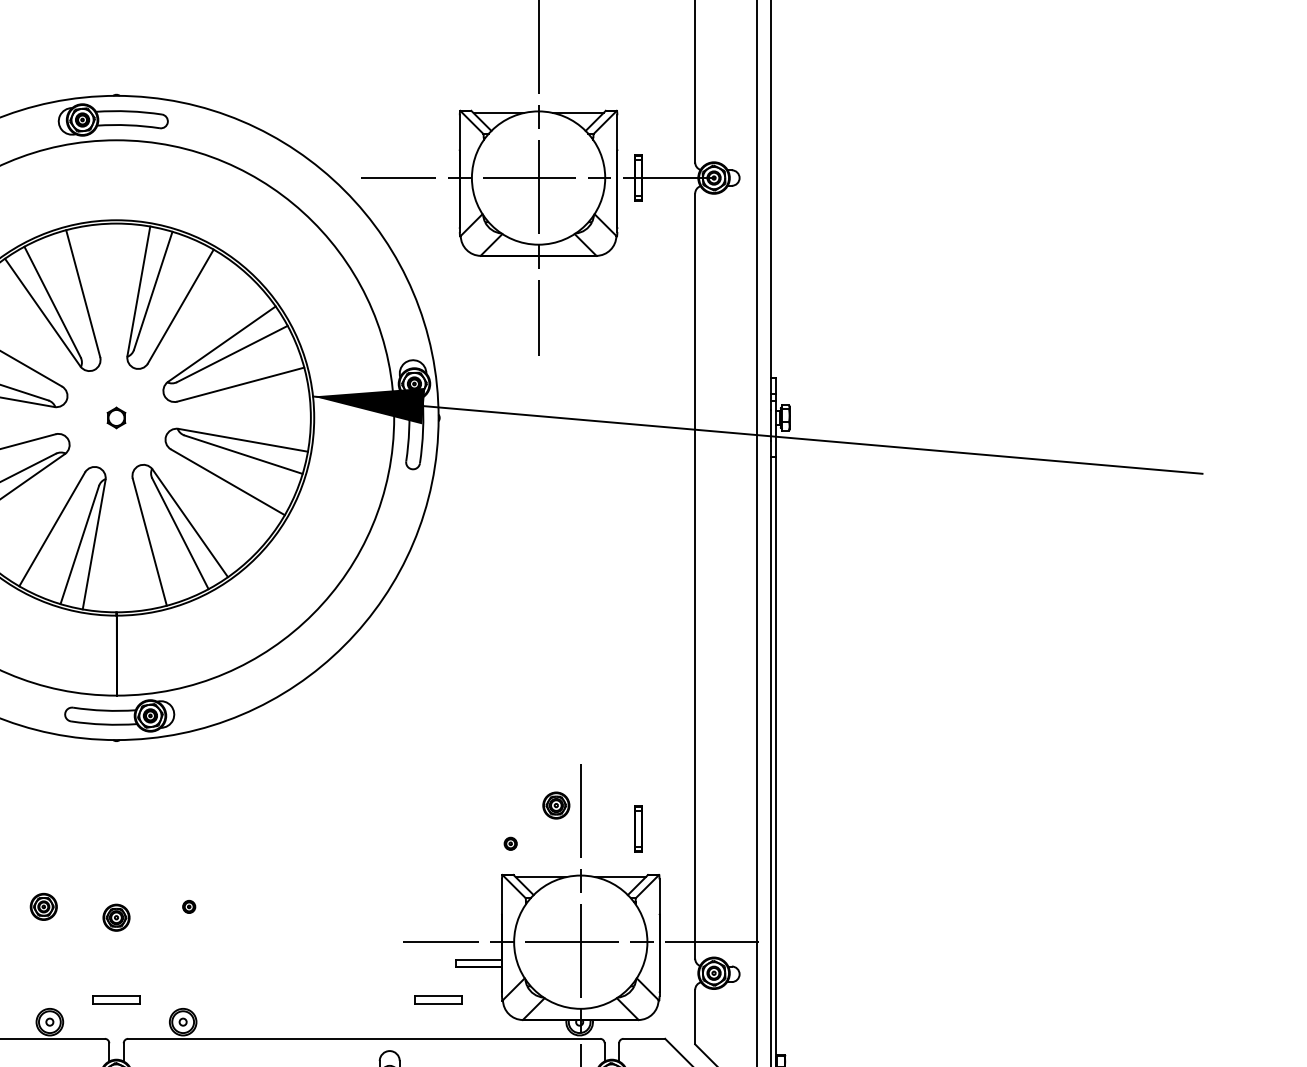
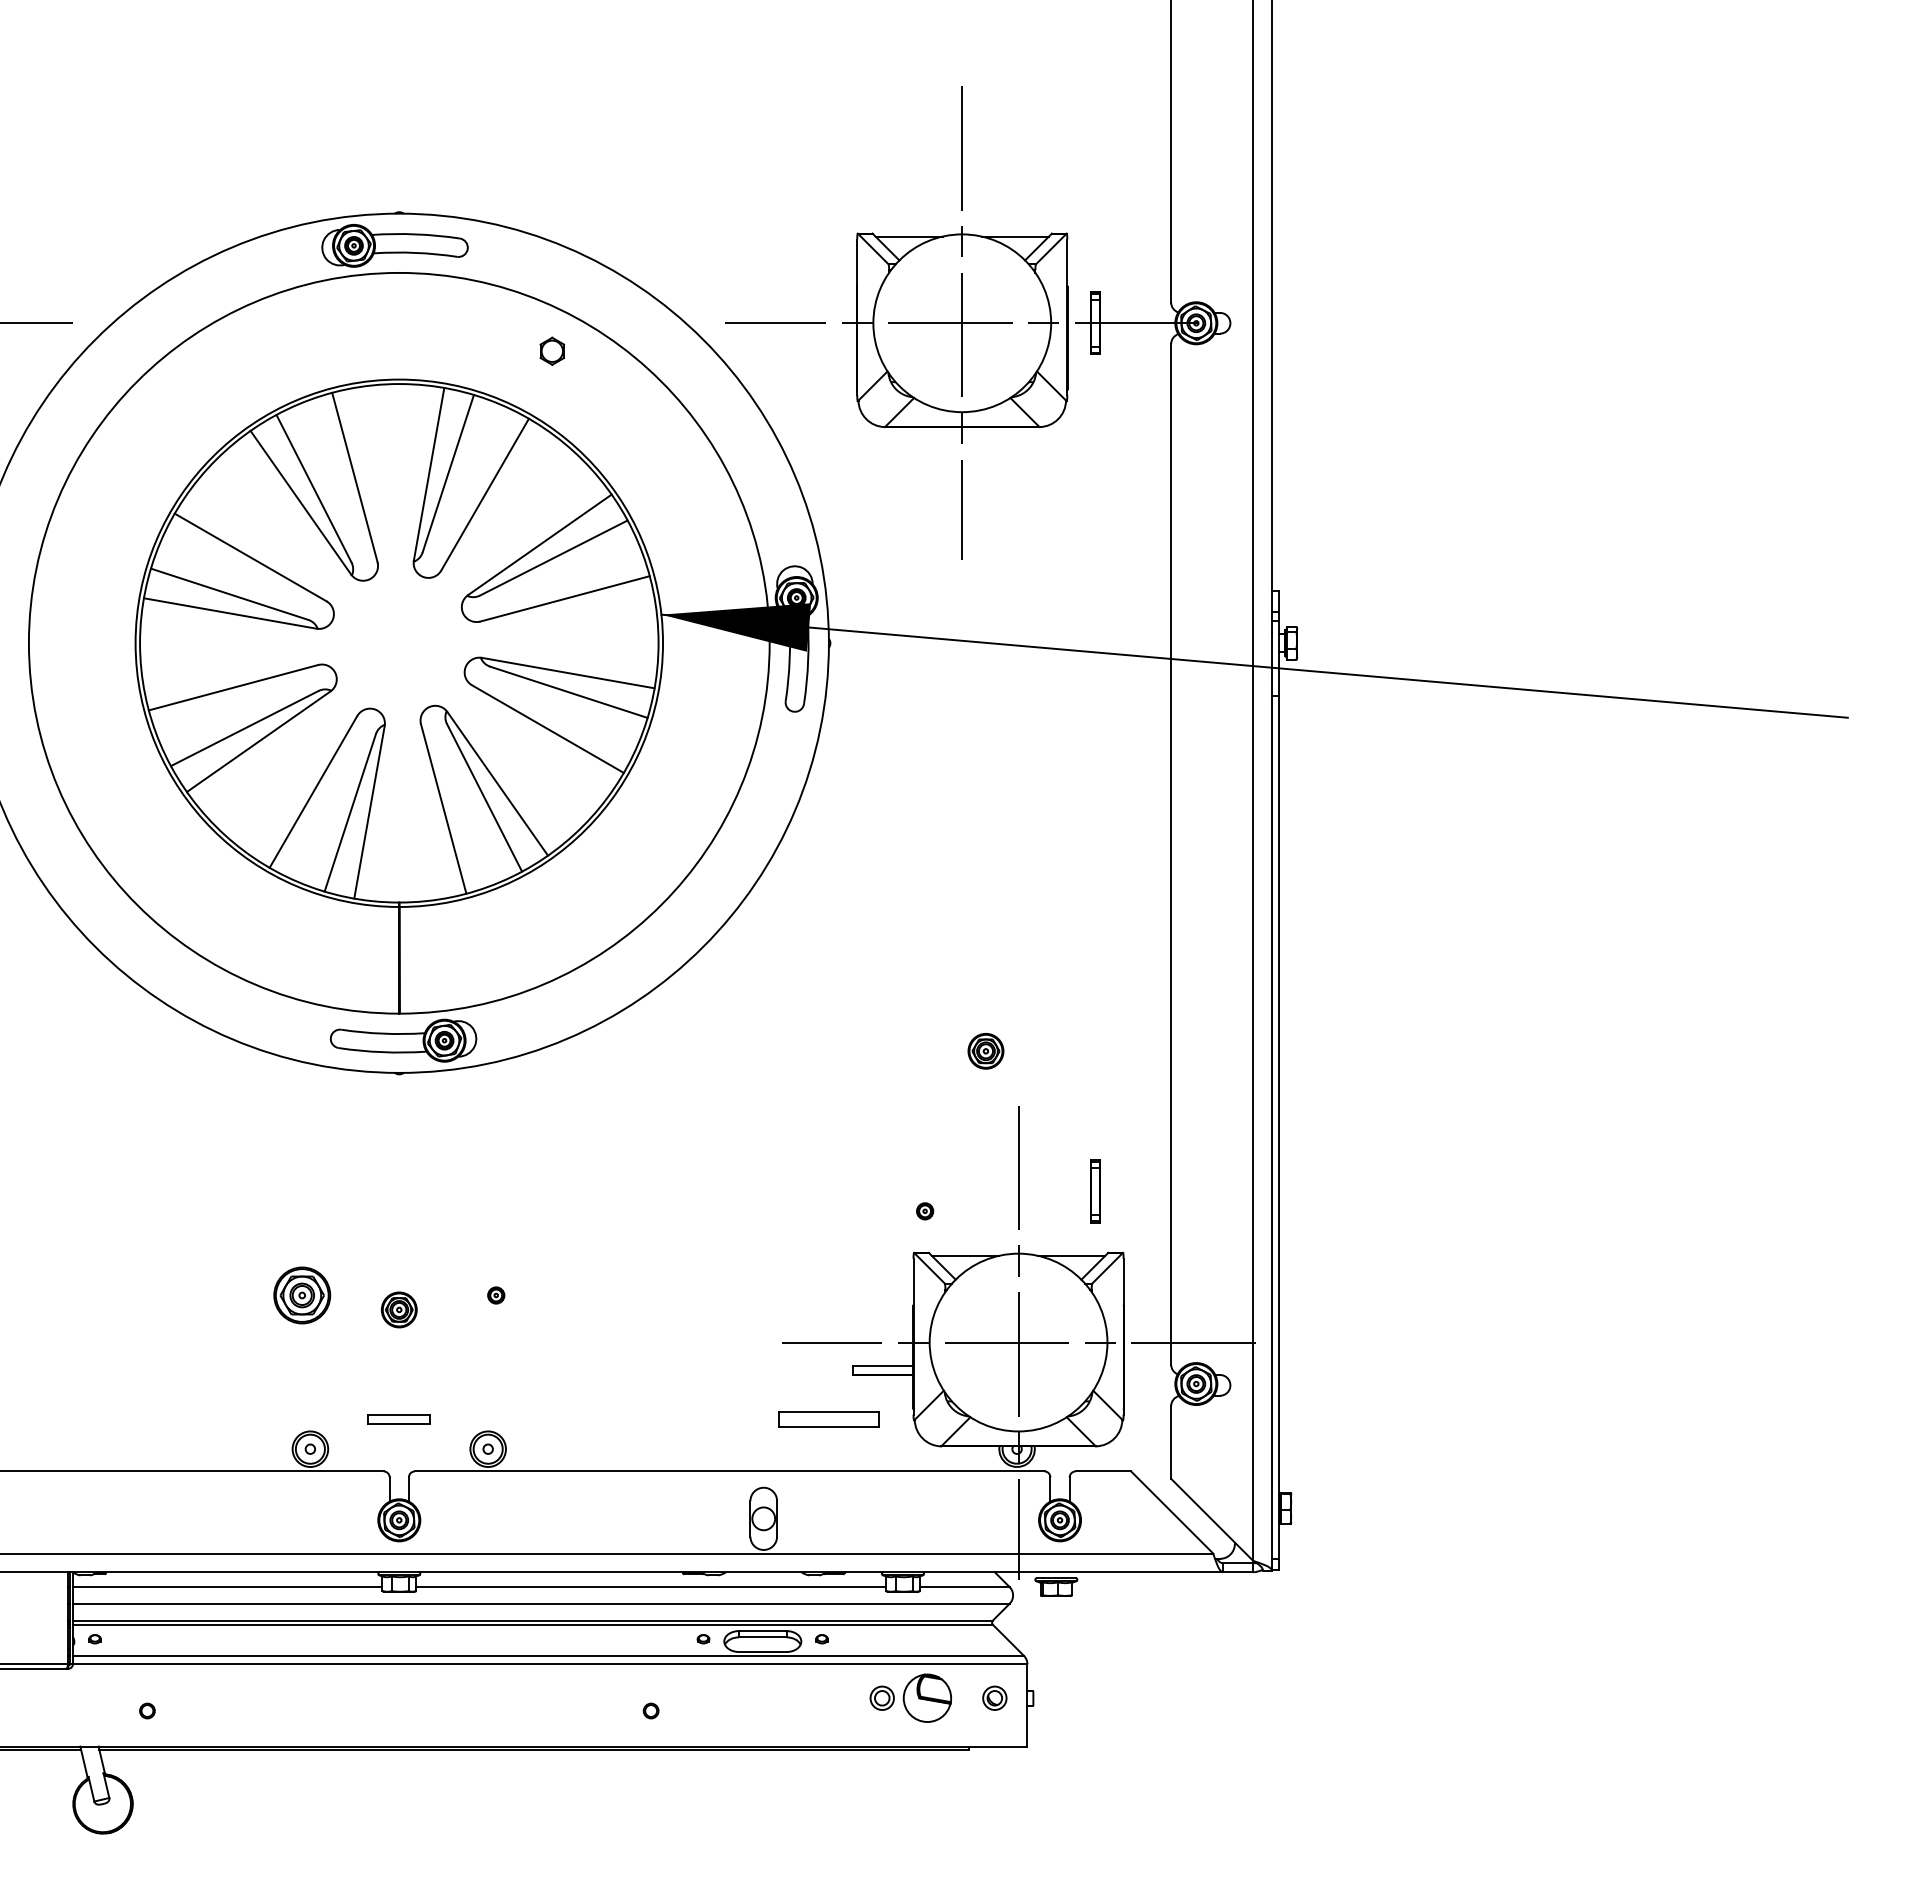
part: (116, 417) -> (552, 350), moved
part: (555, 805) -> (985, 1051), moved
part: (43, 906) -> (302, 1295), size x1.6
part: (438, 999) -> (828, 1419), size x1.6

